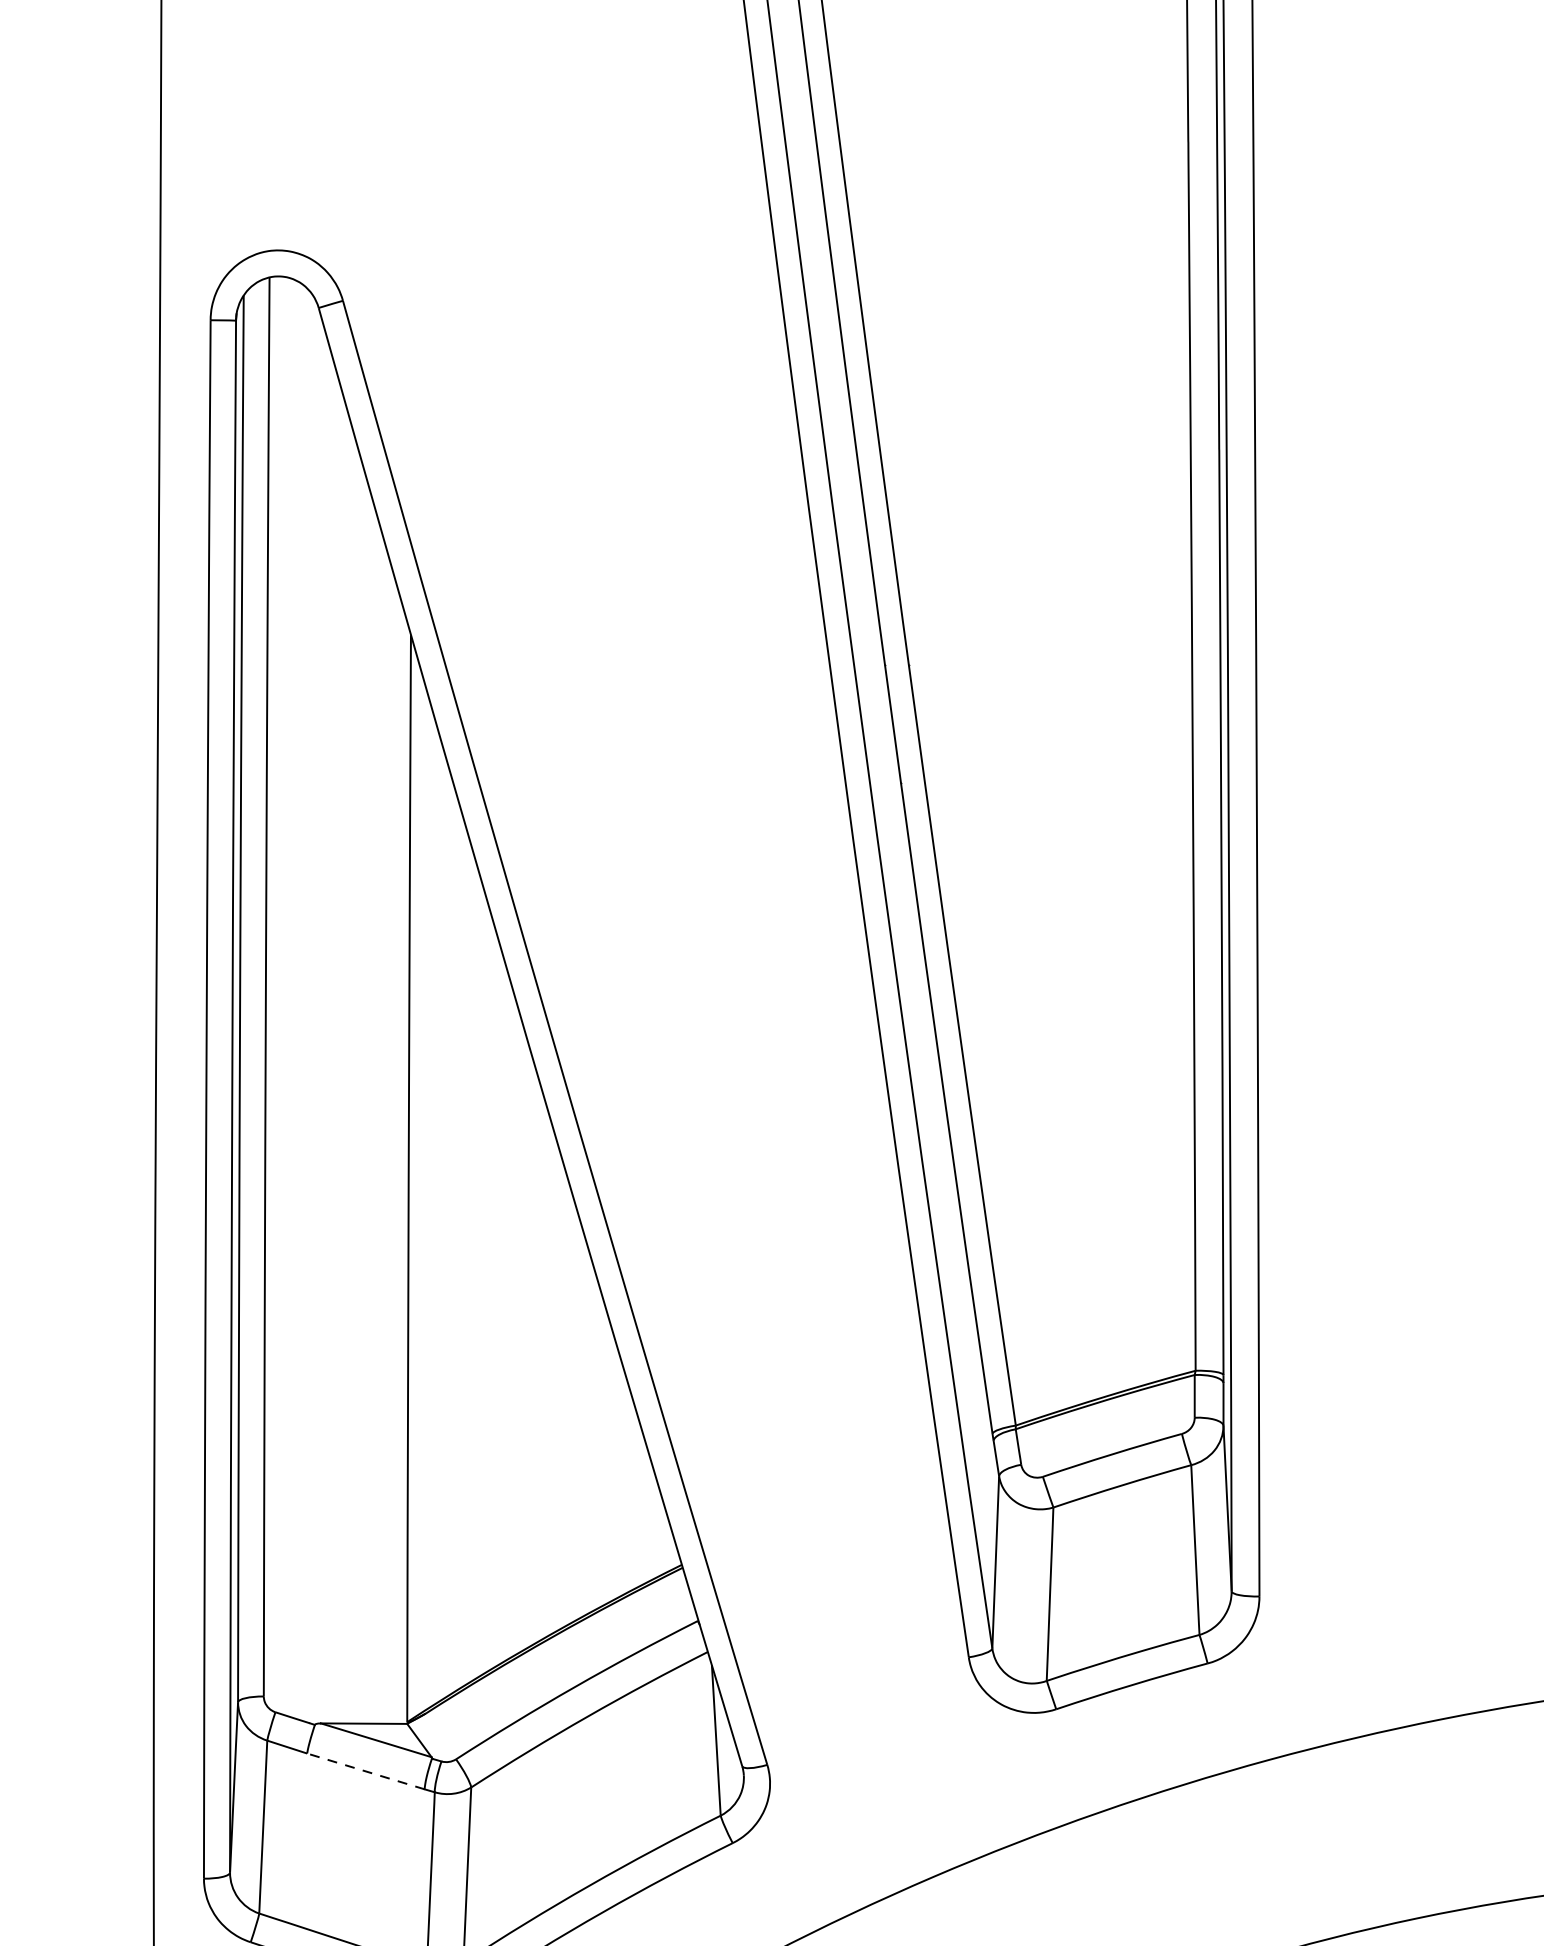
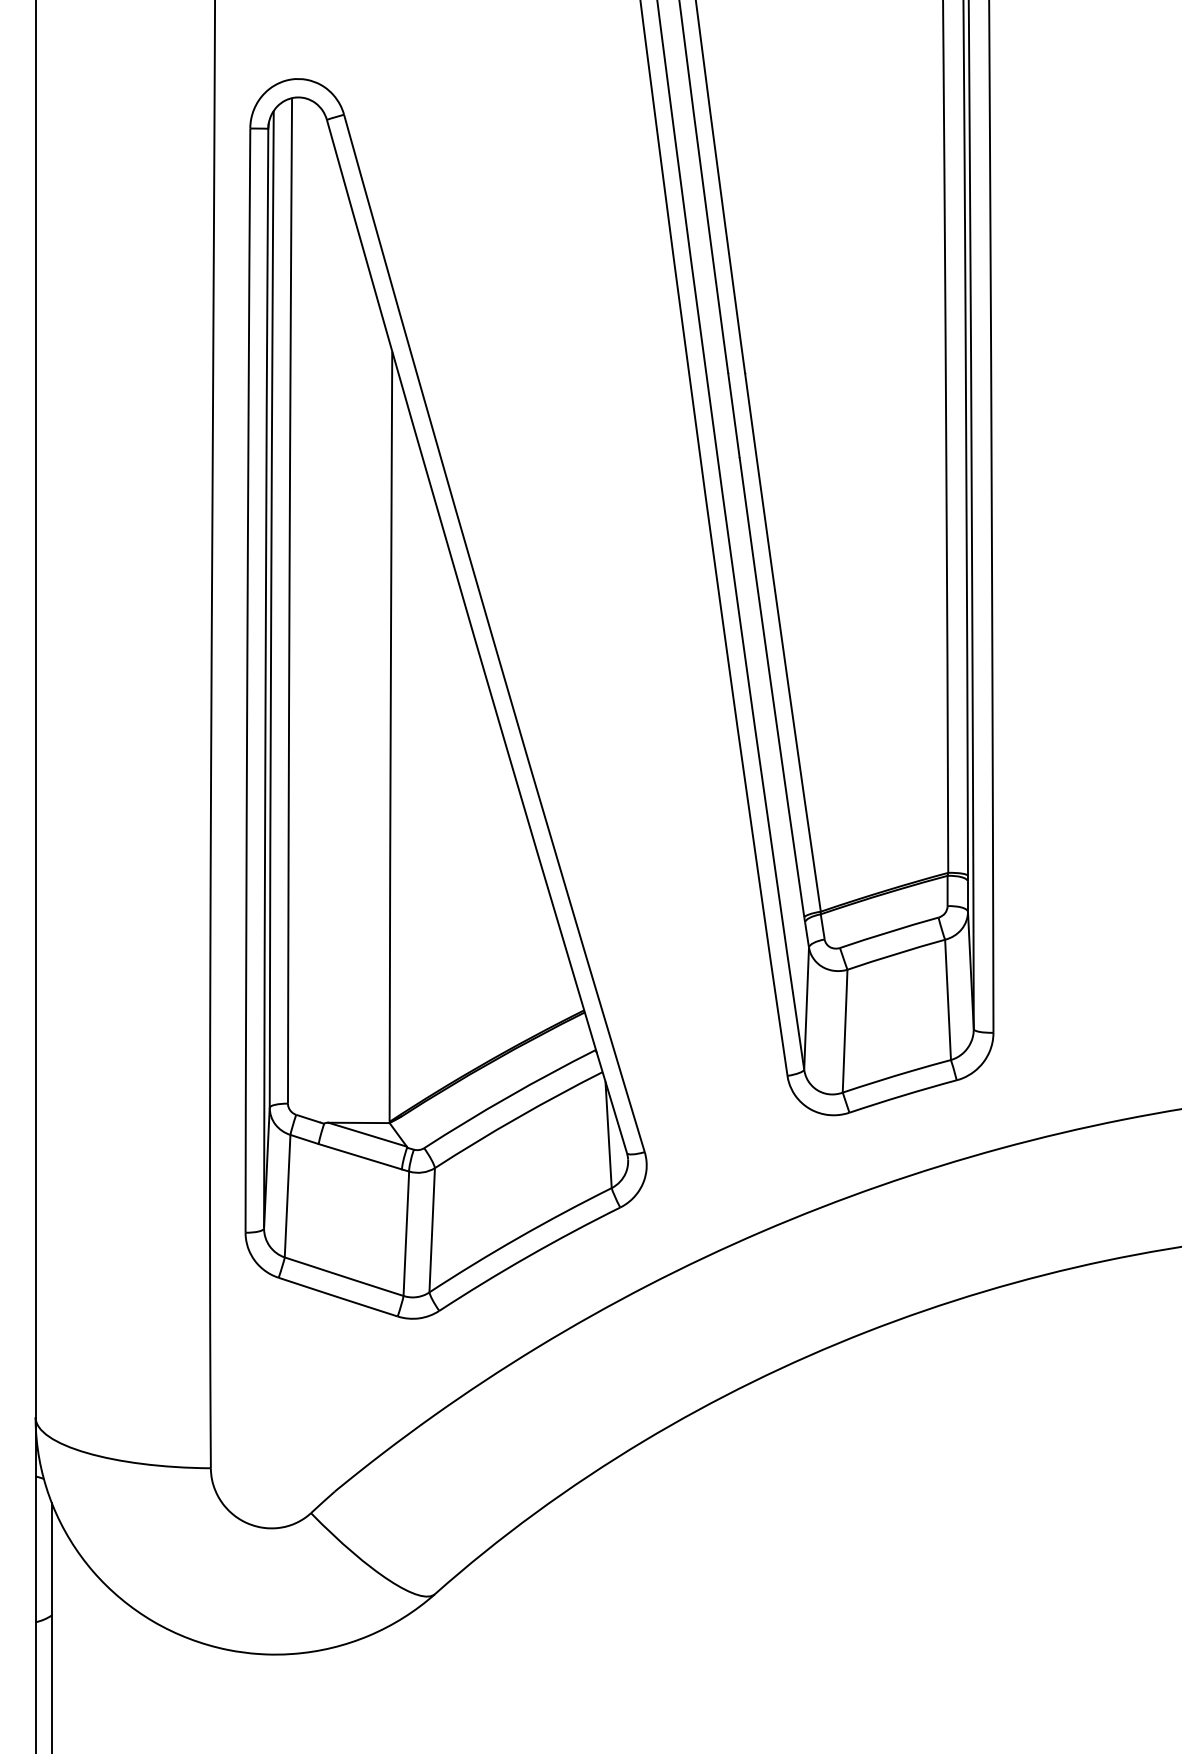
line: (366, 1771) -> (360, 1156), dashed -> solid

